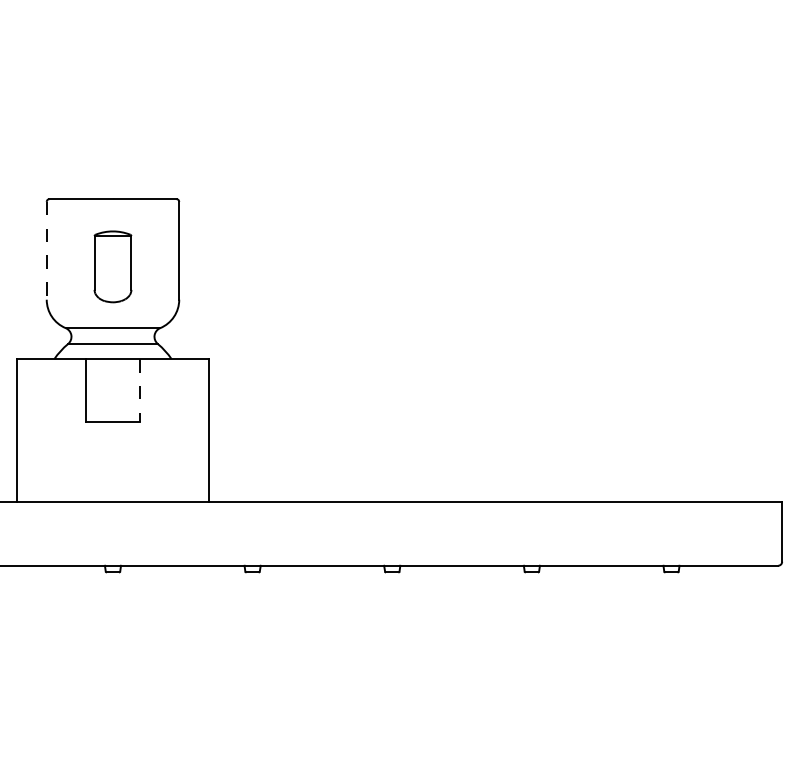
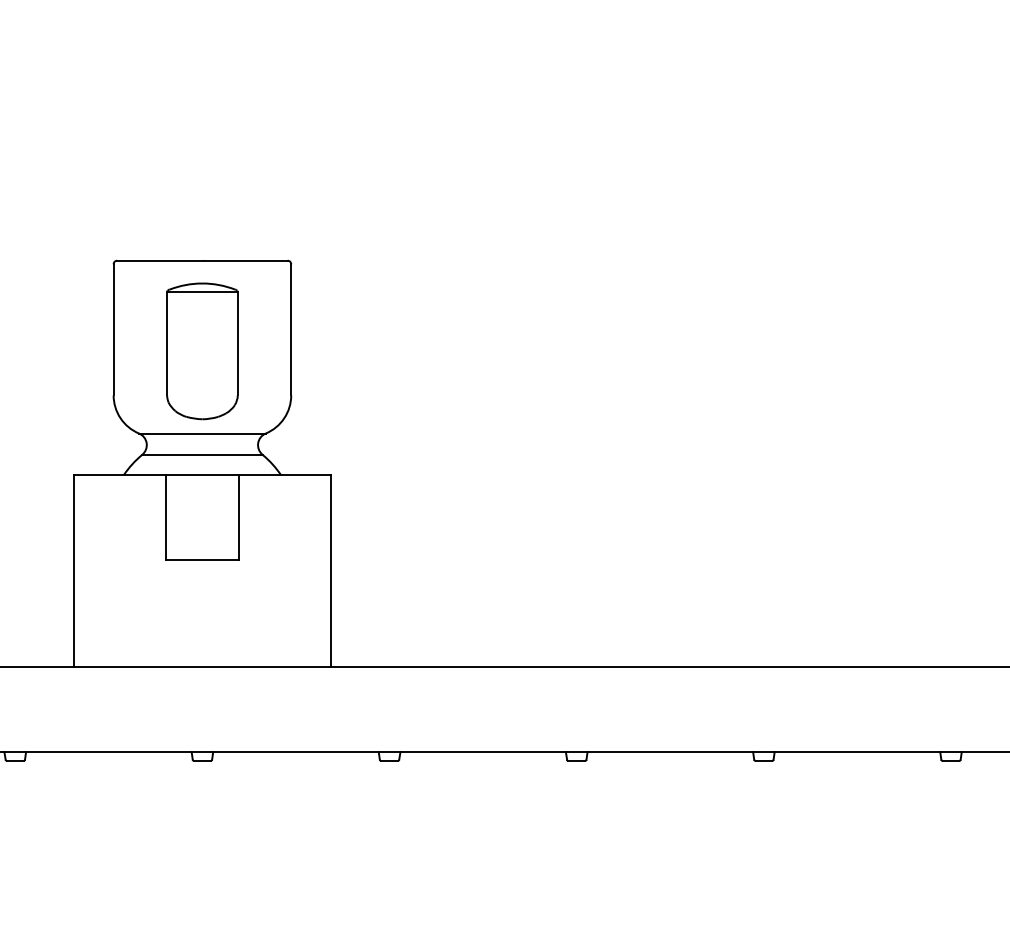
line: (46, 250) -> (113, 329), dashed -> solid
part: (112, 266) -> (201, 350), size x1.43
line: (140, 390) -> (239, 517), dashed -> solid

